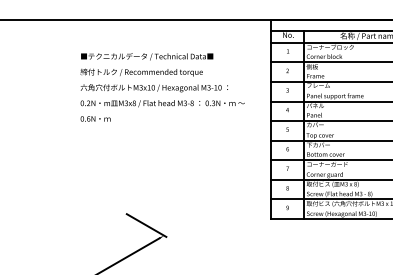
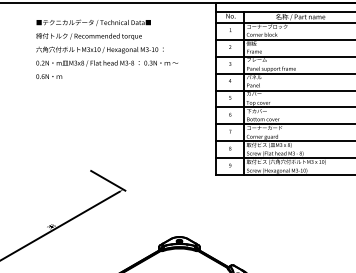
text: (161, 86) -> (106, 48), moved

